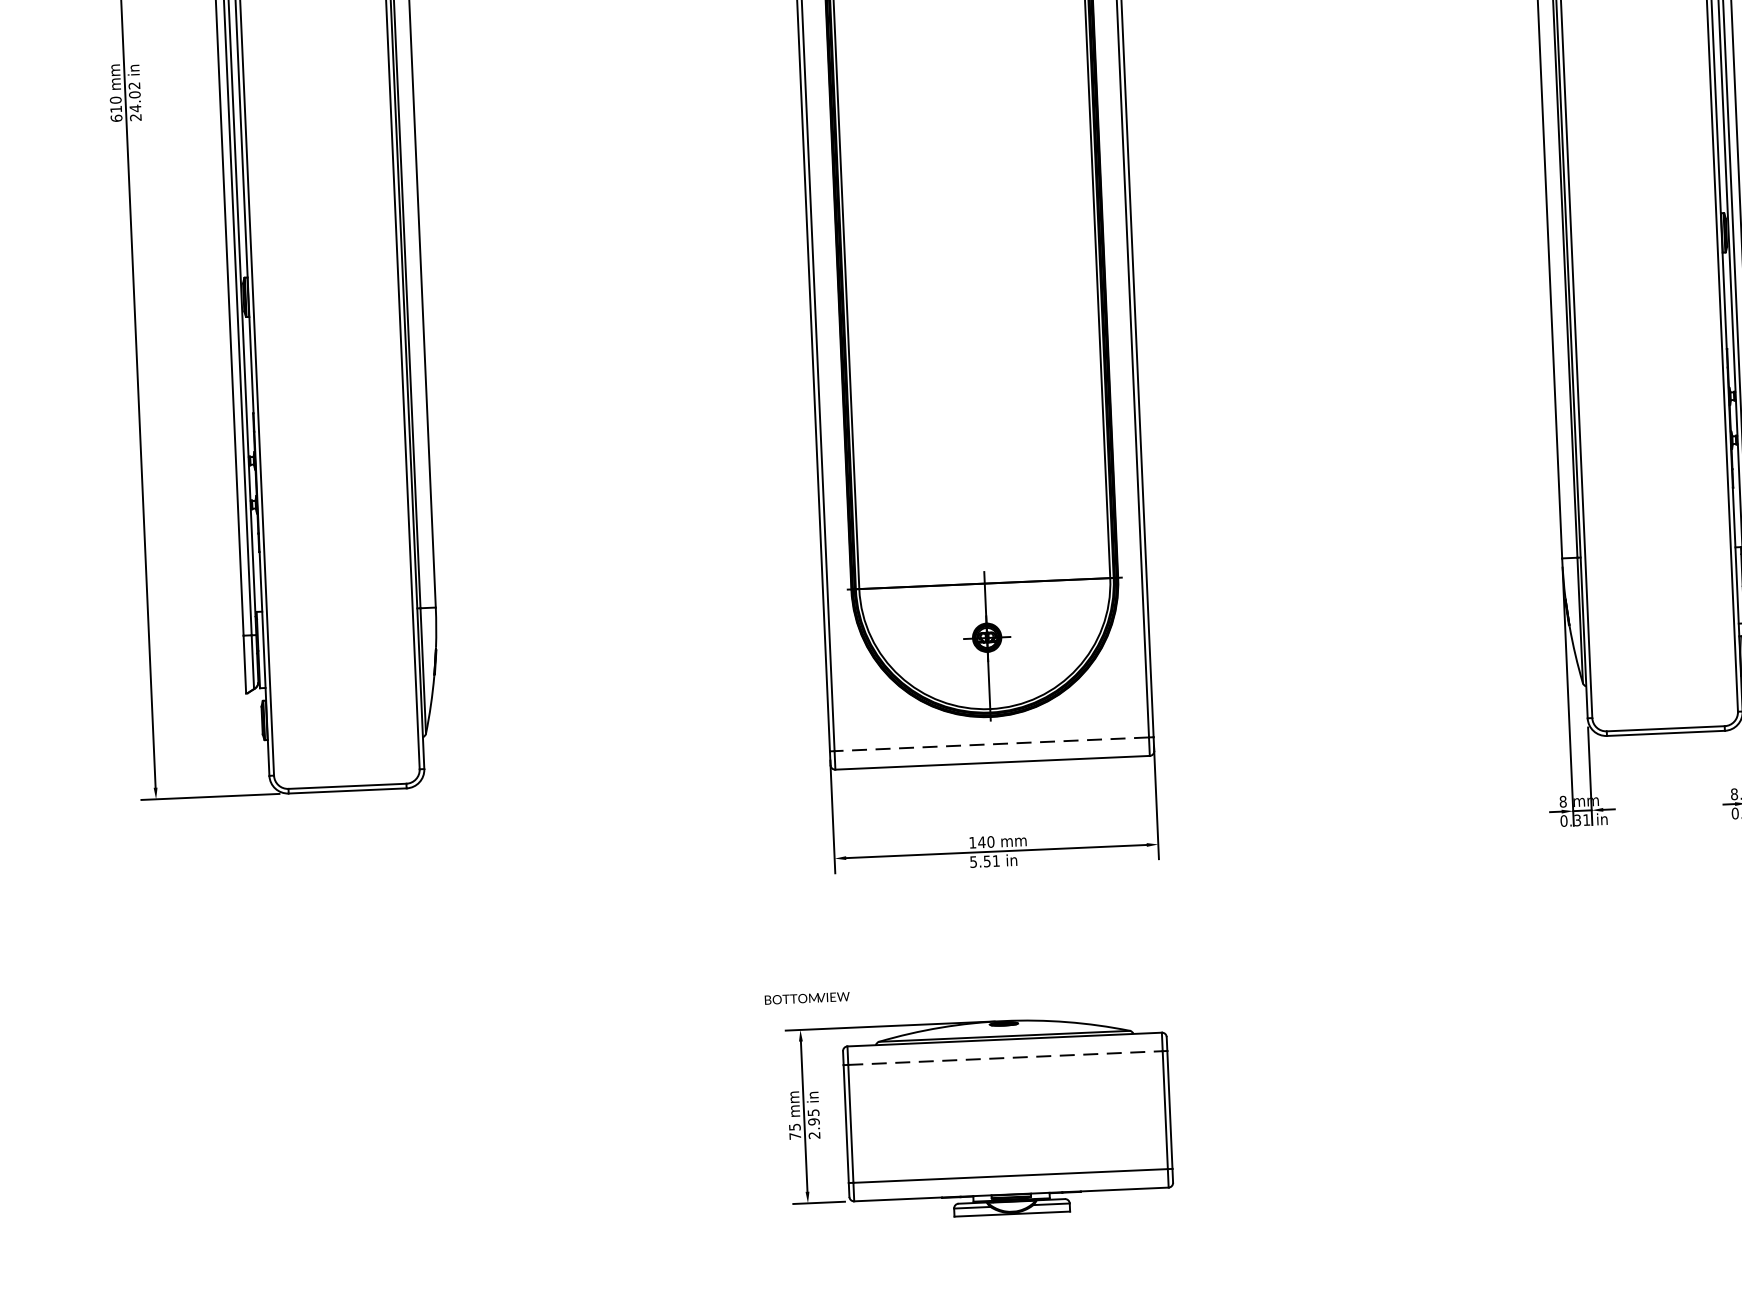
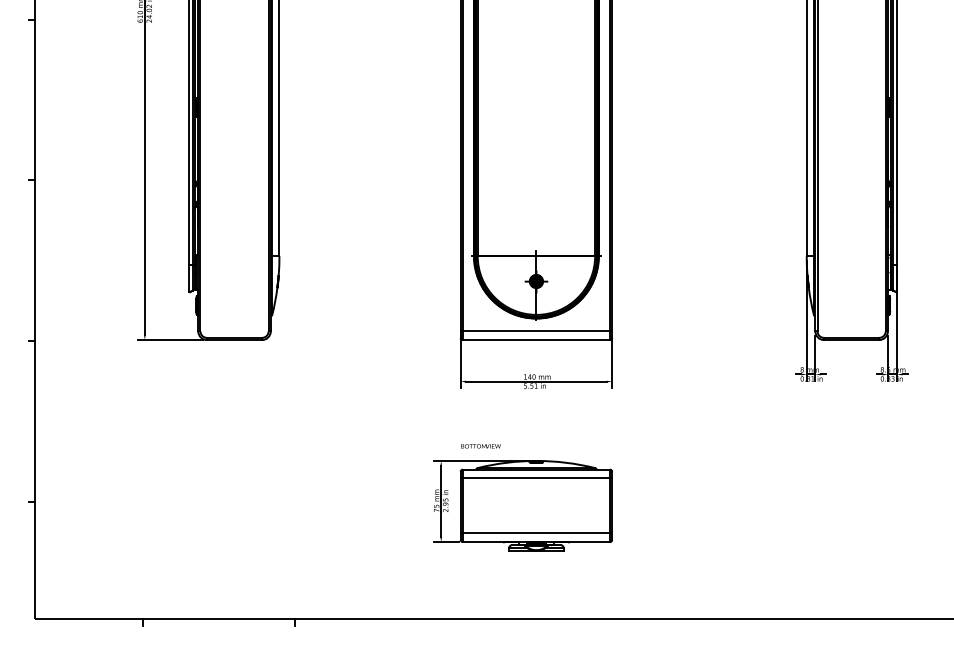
line: (991, 744) -> (536, 331), dashed -> solid
text: (806, 998) -> (480, 446), moved
line: (1005, 1058) -> (536, 478), dashed -> solid

